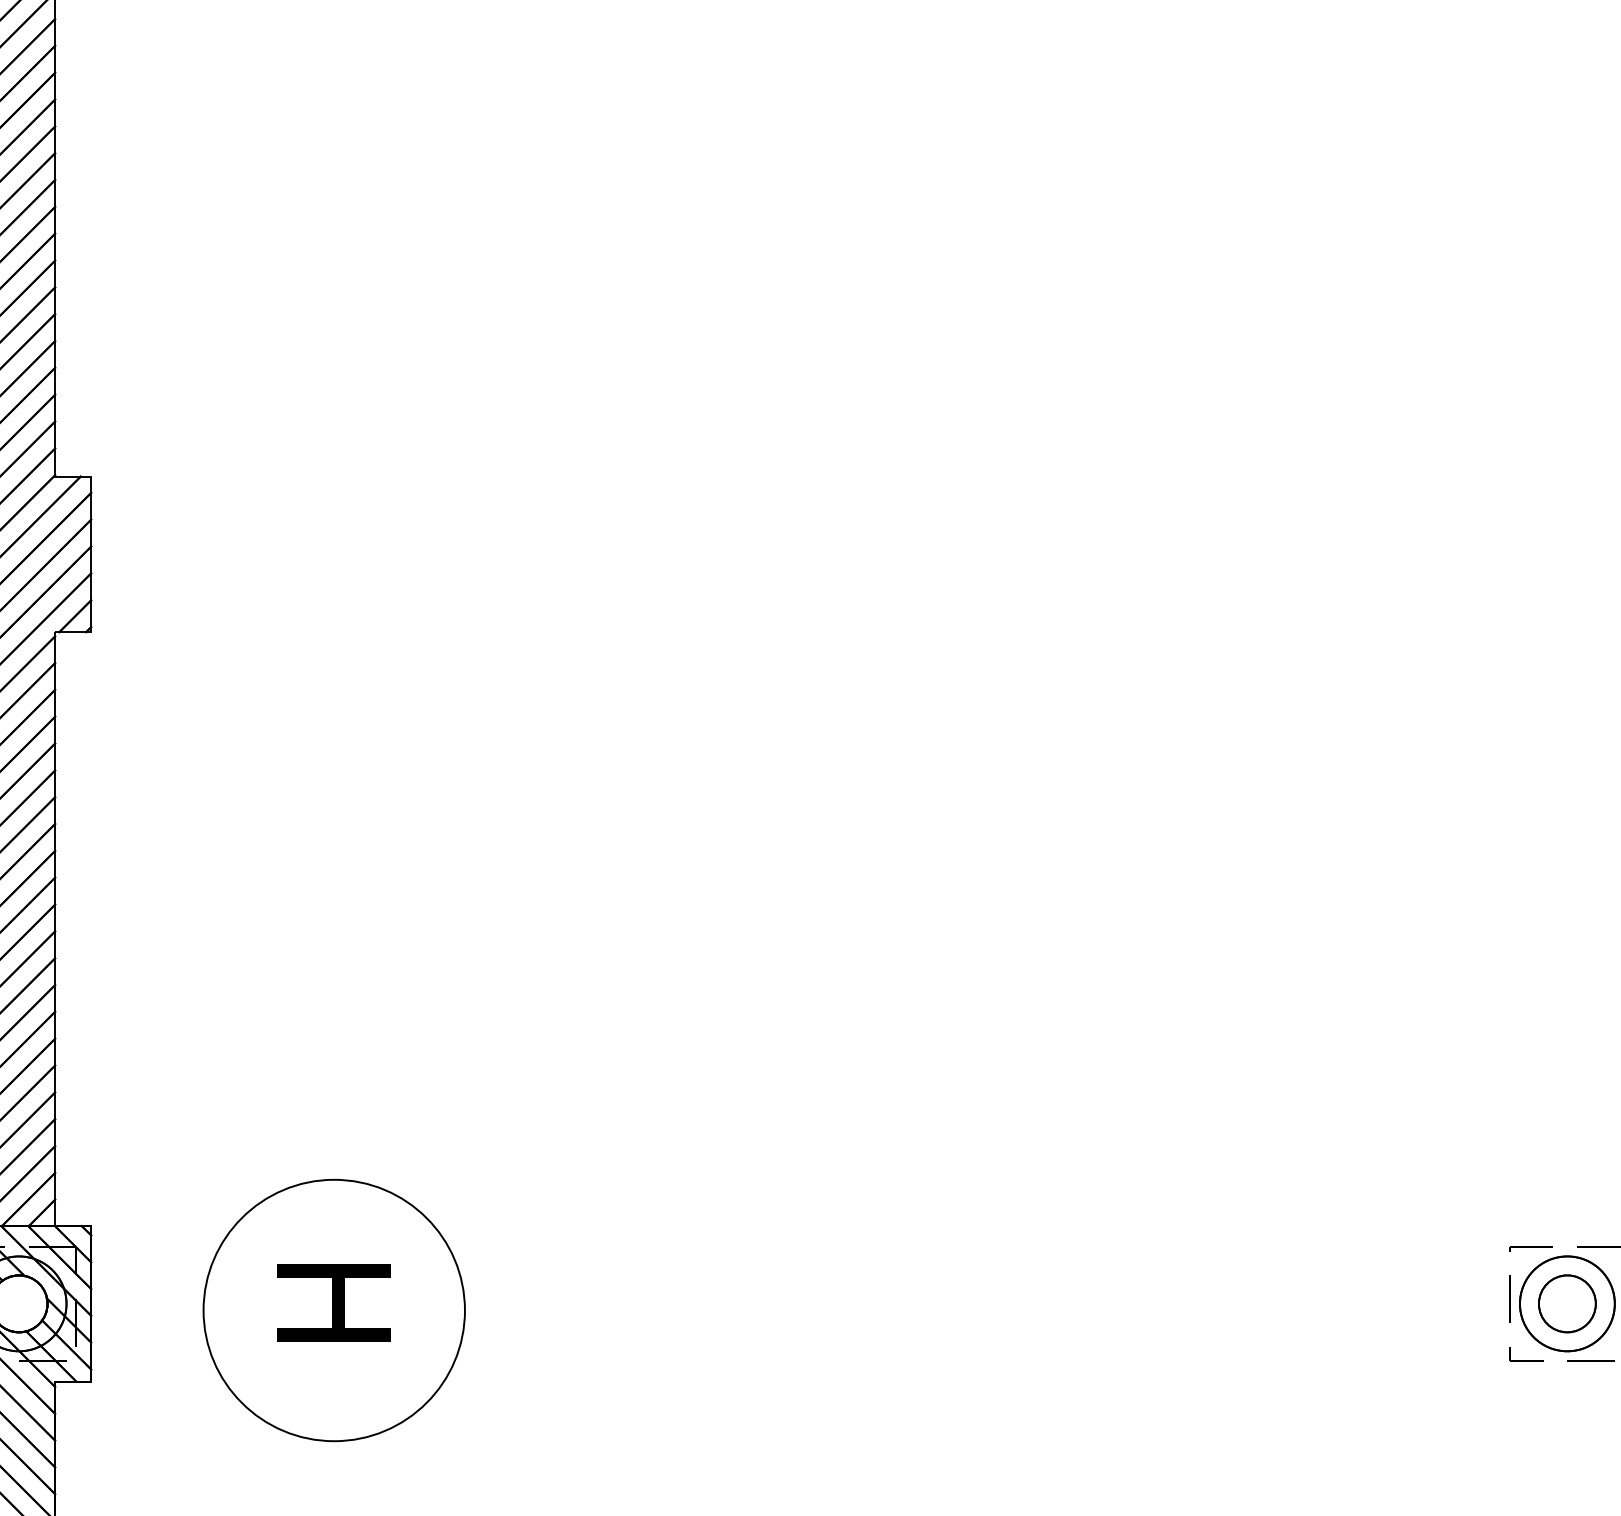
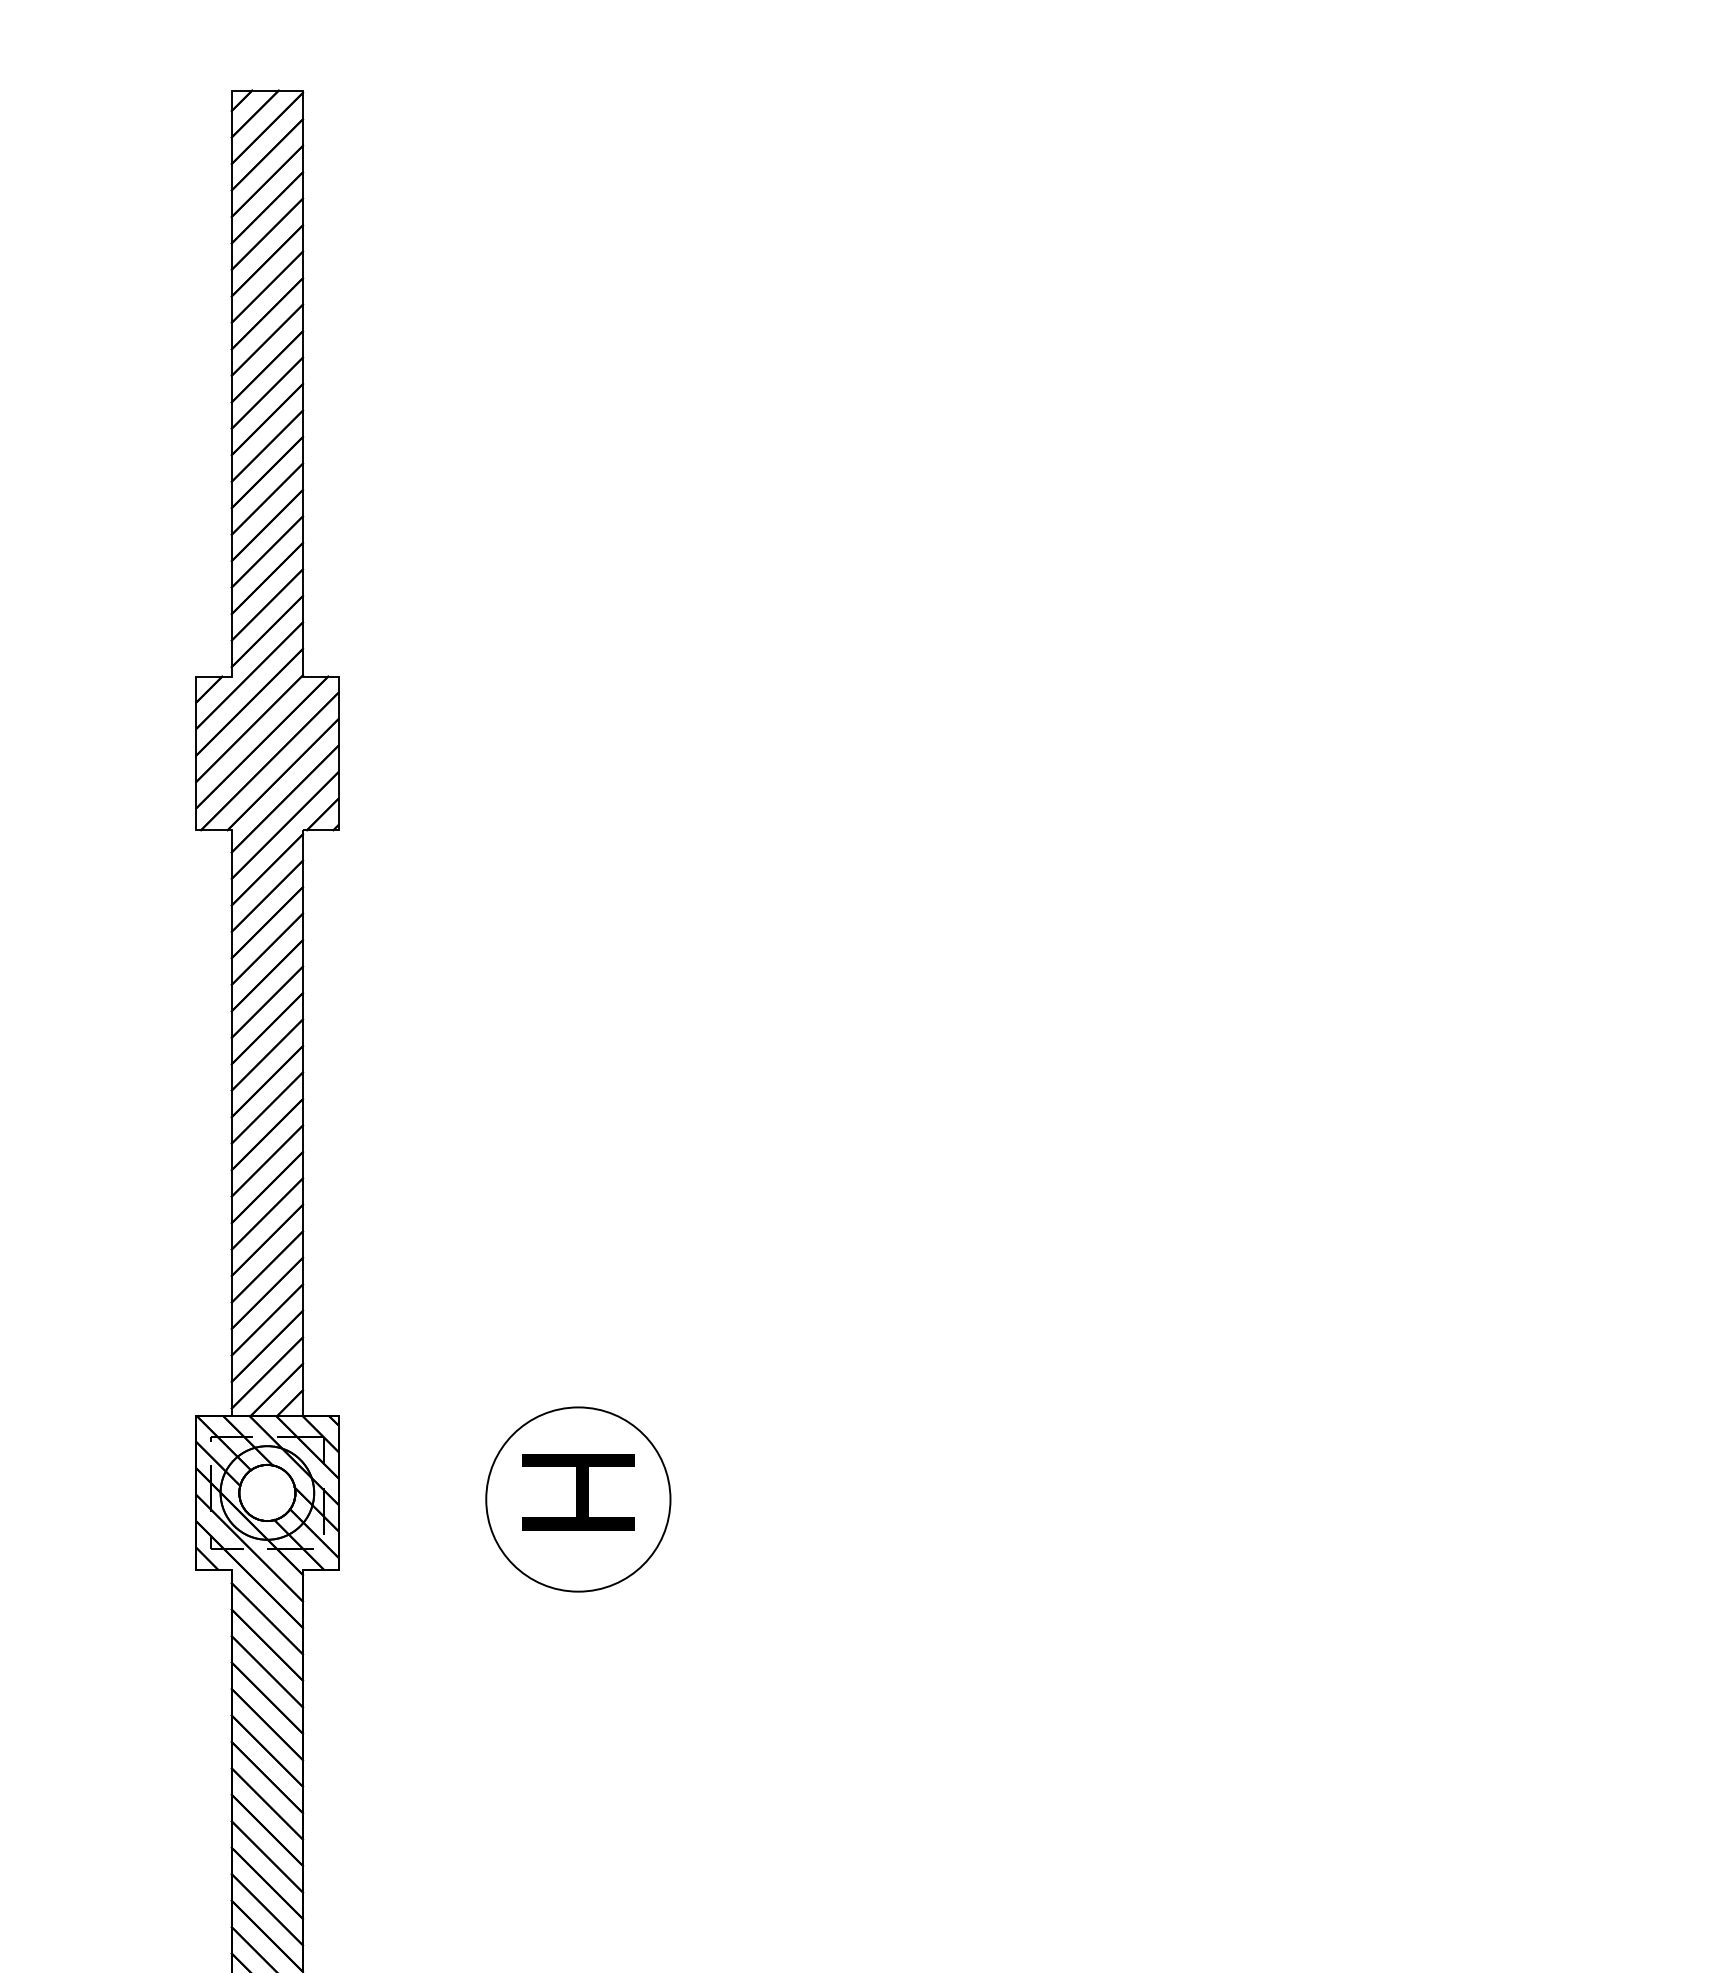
circle: (334, 1310) -> (578, 1499), size x0.71

